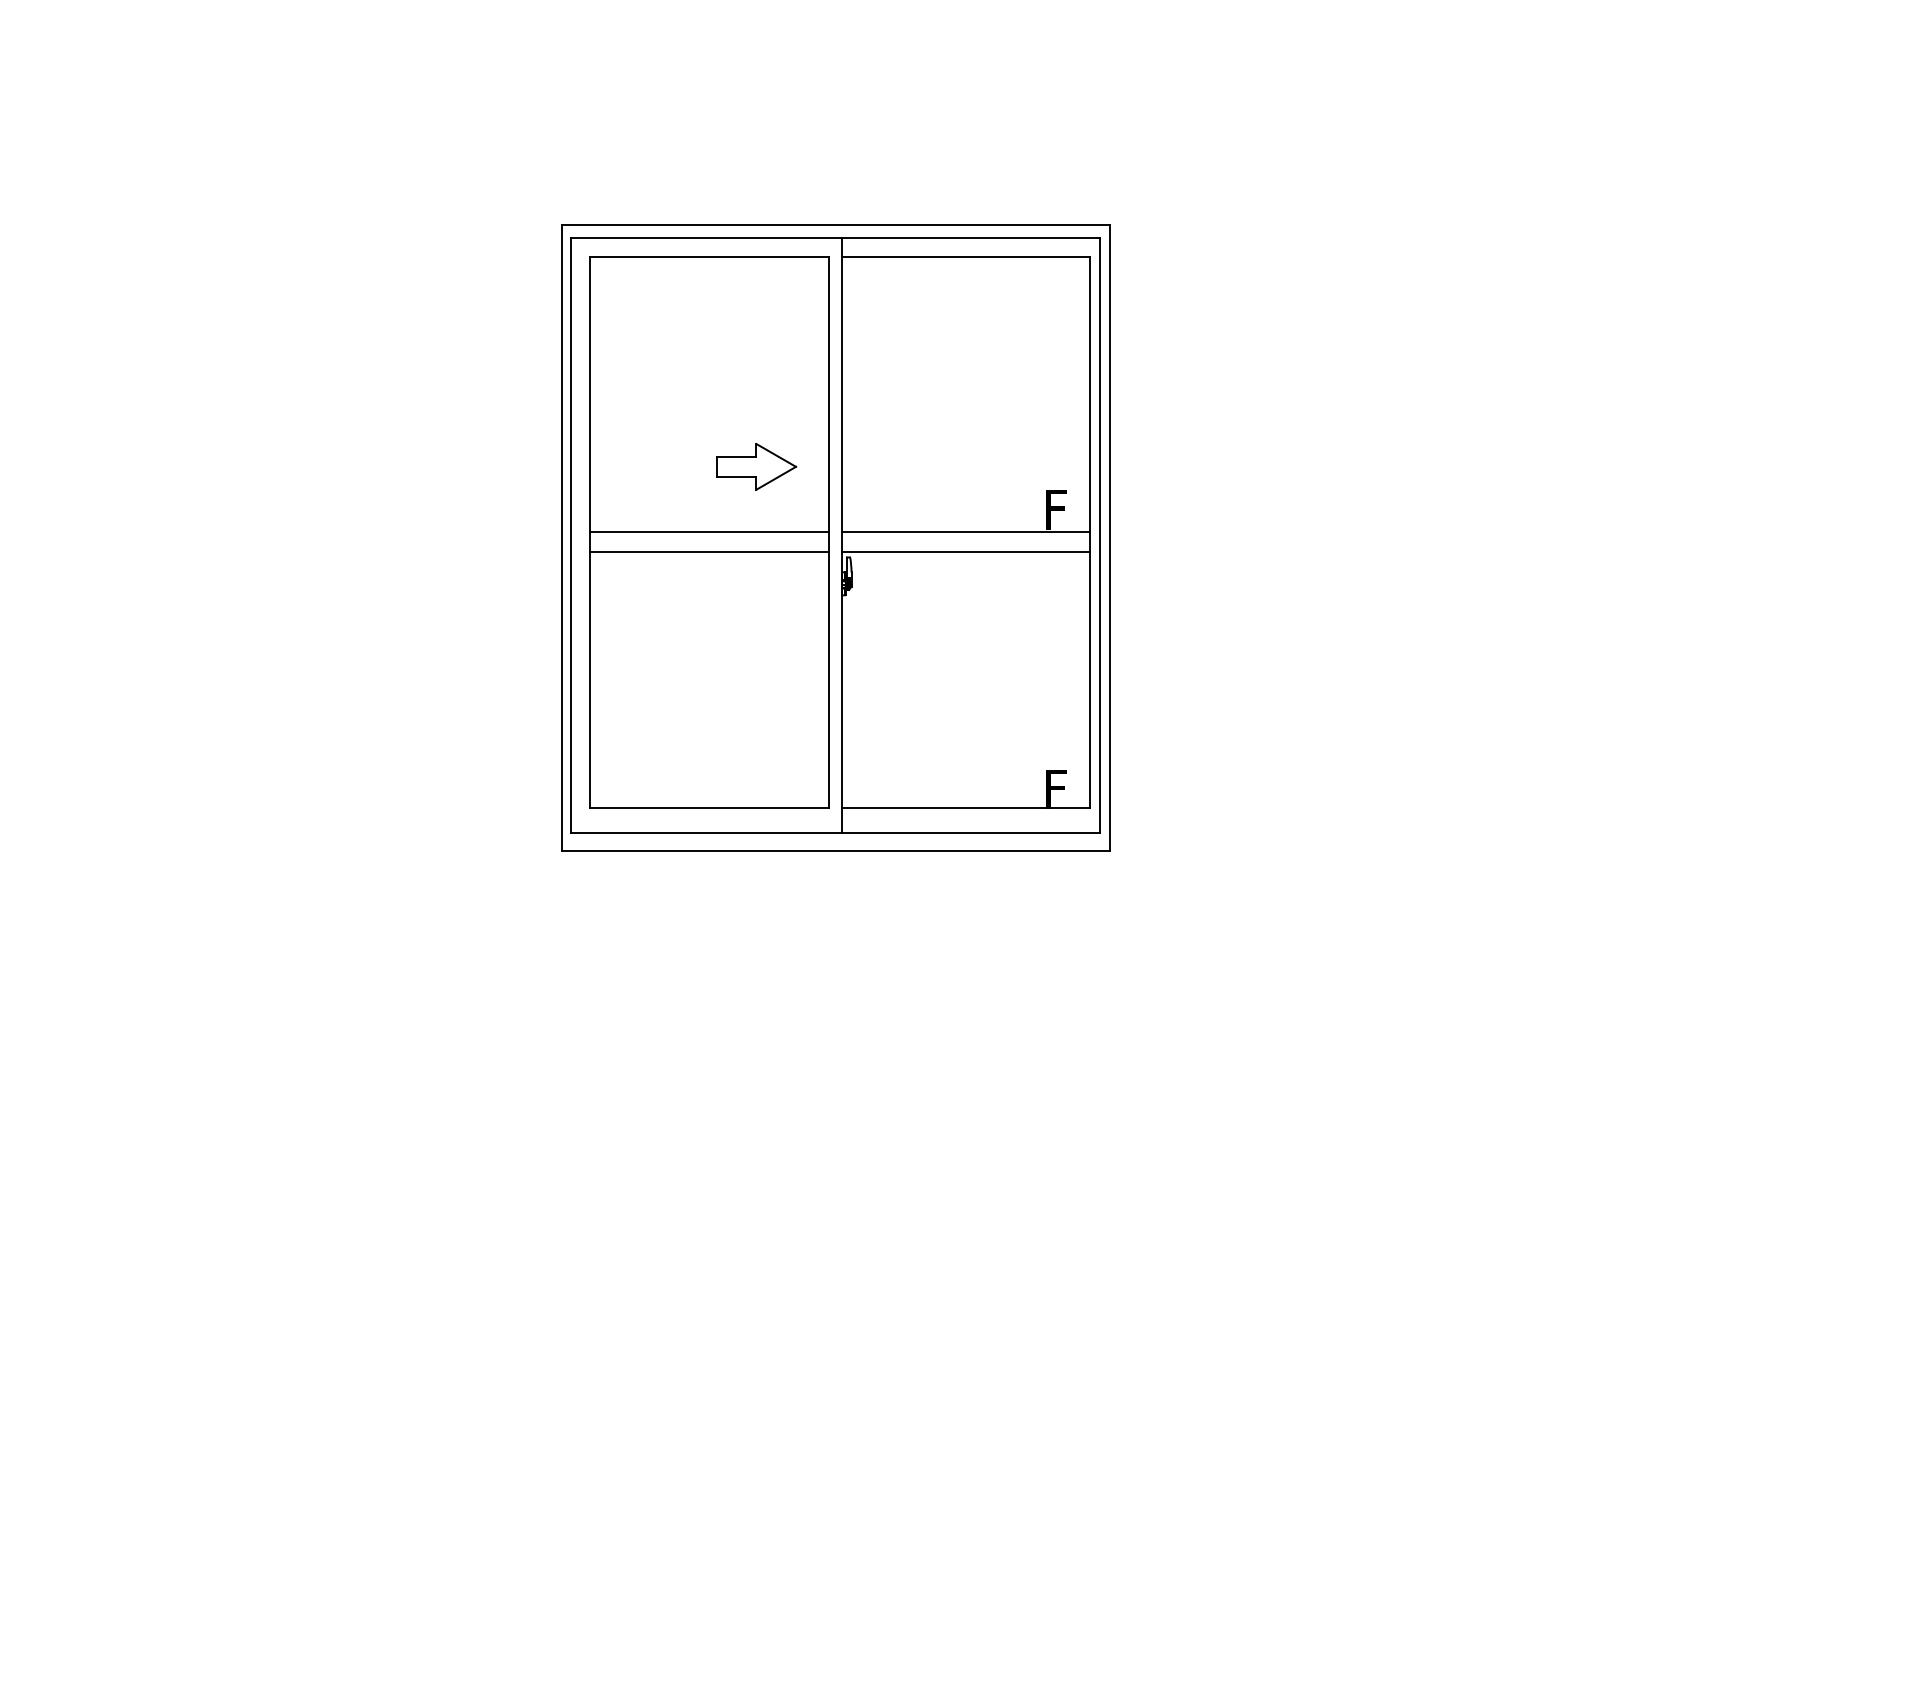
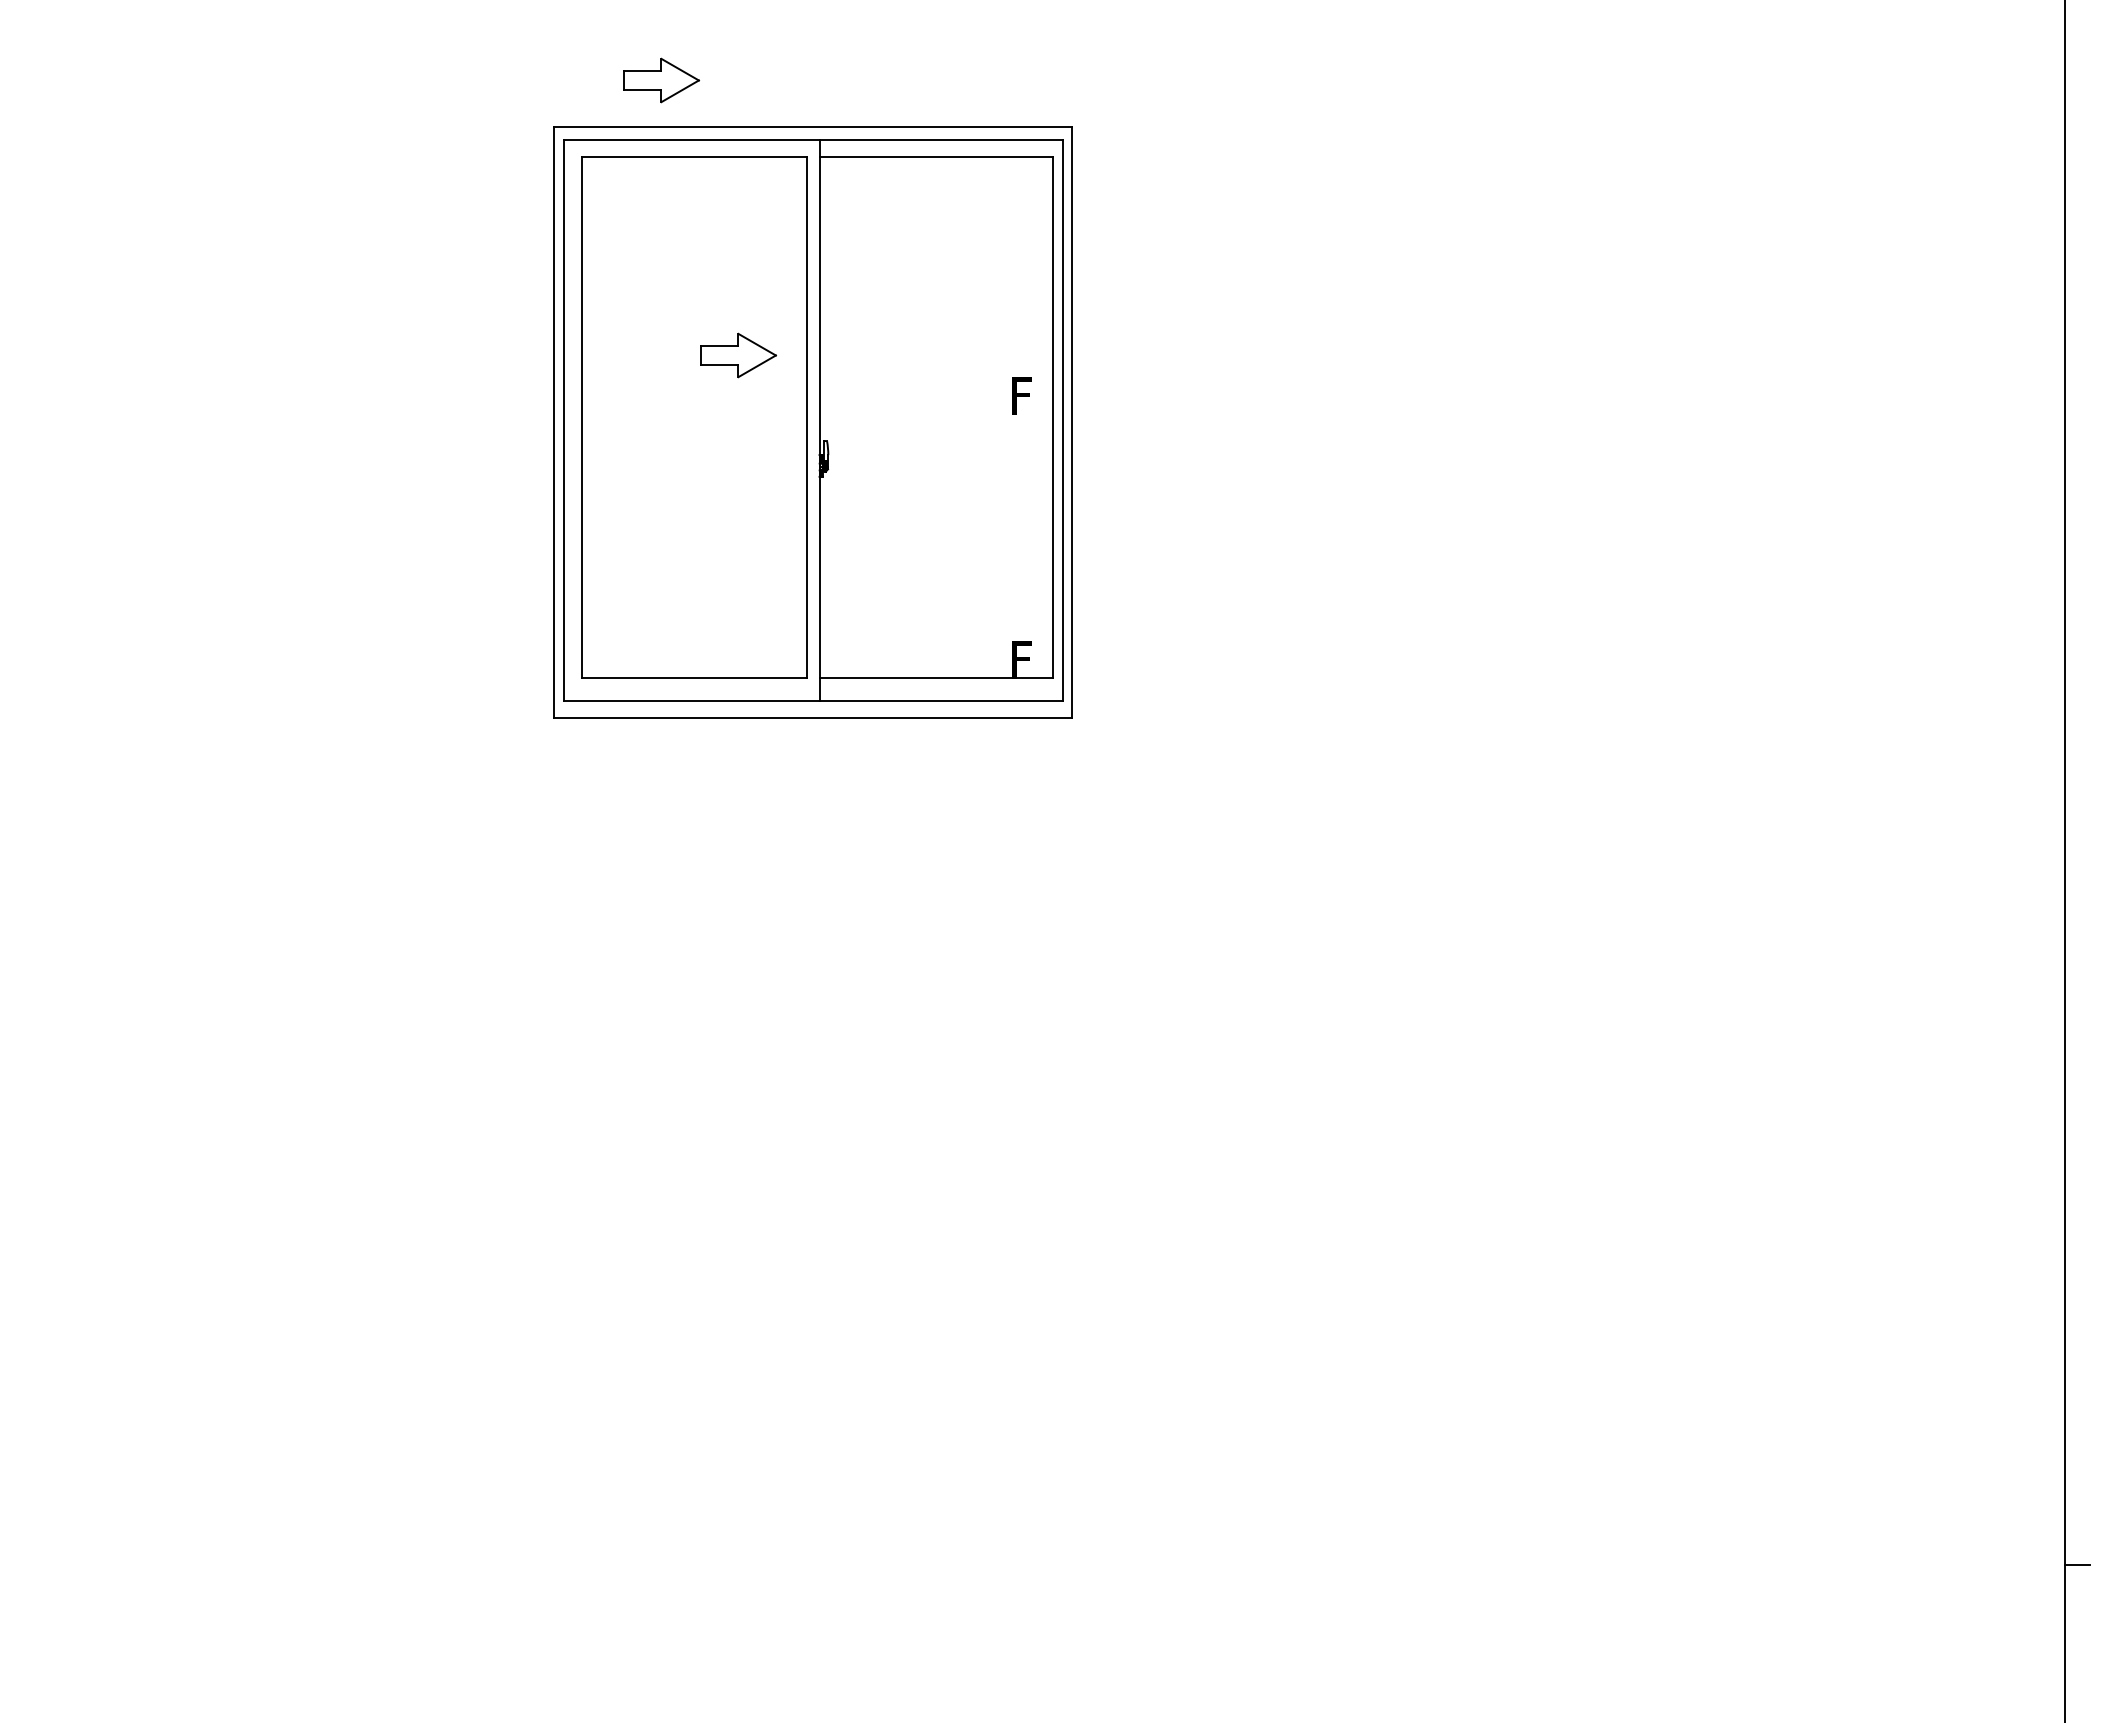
part: (674, 175) -> (661, 80), added
line: (709, 532) -> (694, 417), removed
line: (966, 532) -> (936, 417), removed
line: (709, 551) -> (694, 435), removed
line: (966, 551) -> (936, 435), removed

